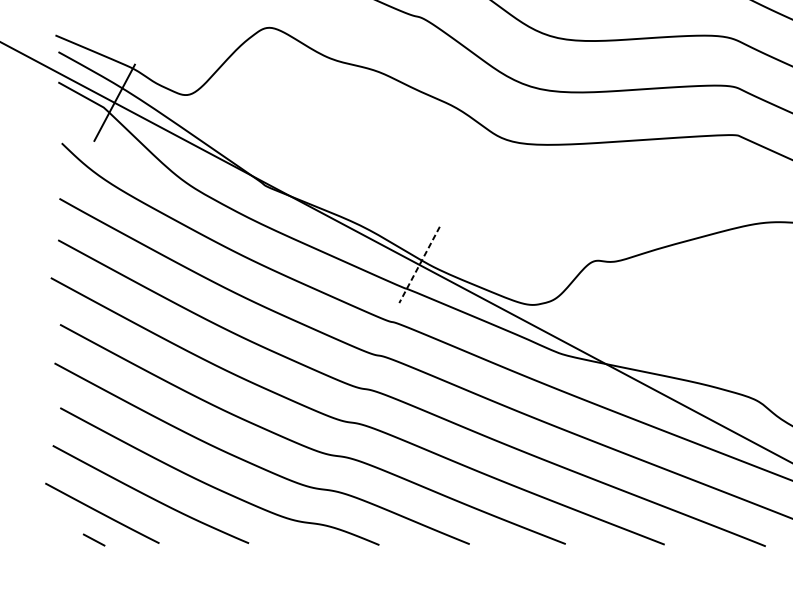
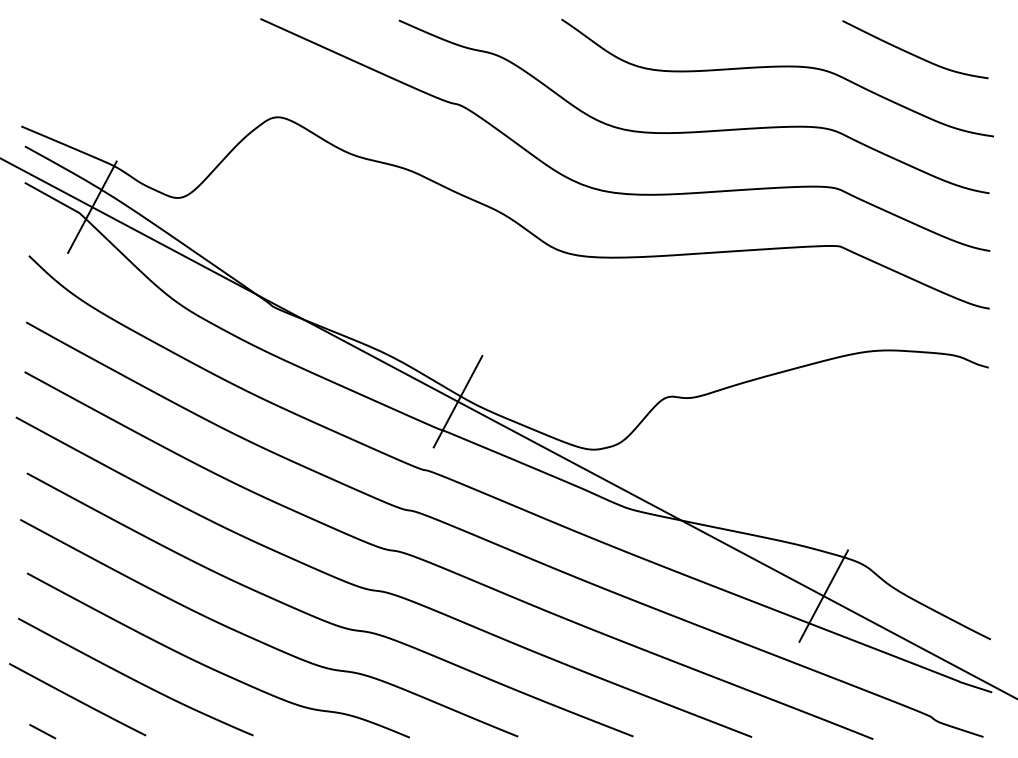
line: (419, 264) -> (458, 401), dashed -> solid
line: (724, 426) -> (823, 595), added
line: (93, 539) -> (42, 731), moved

